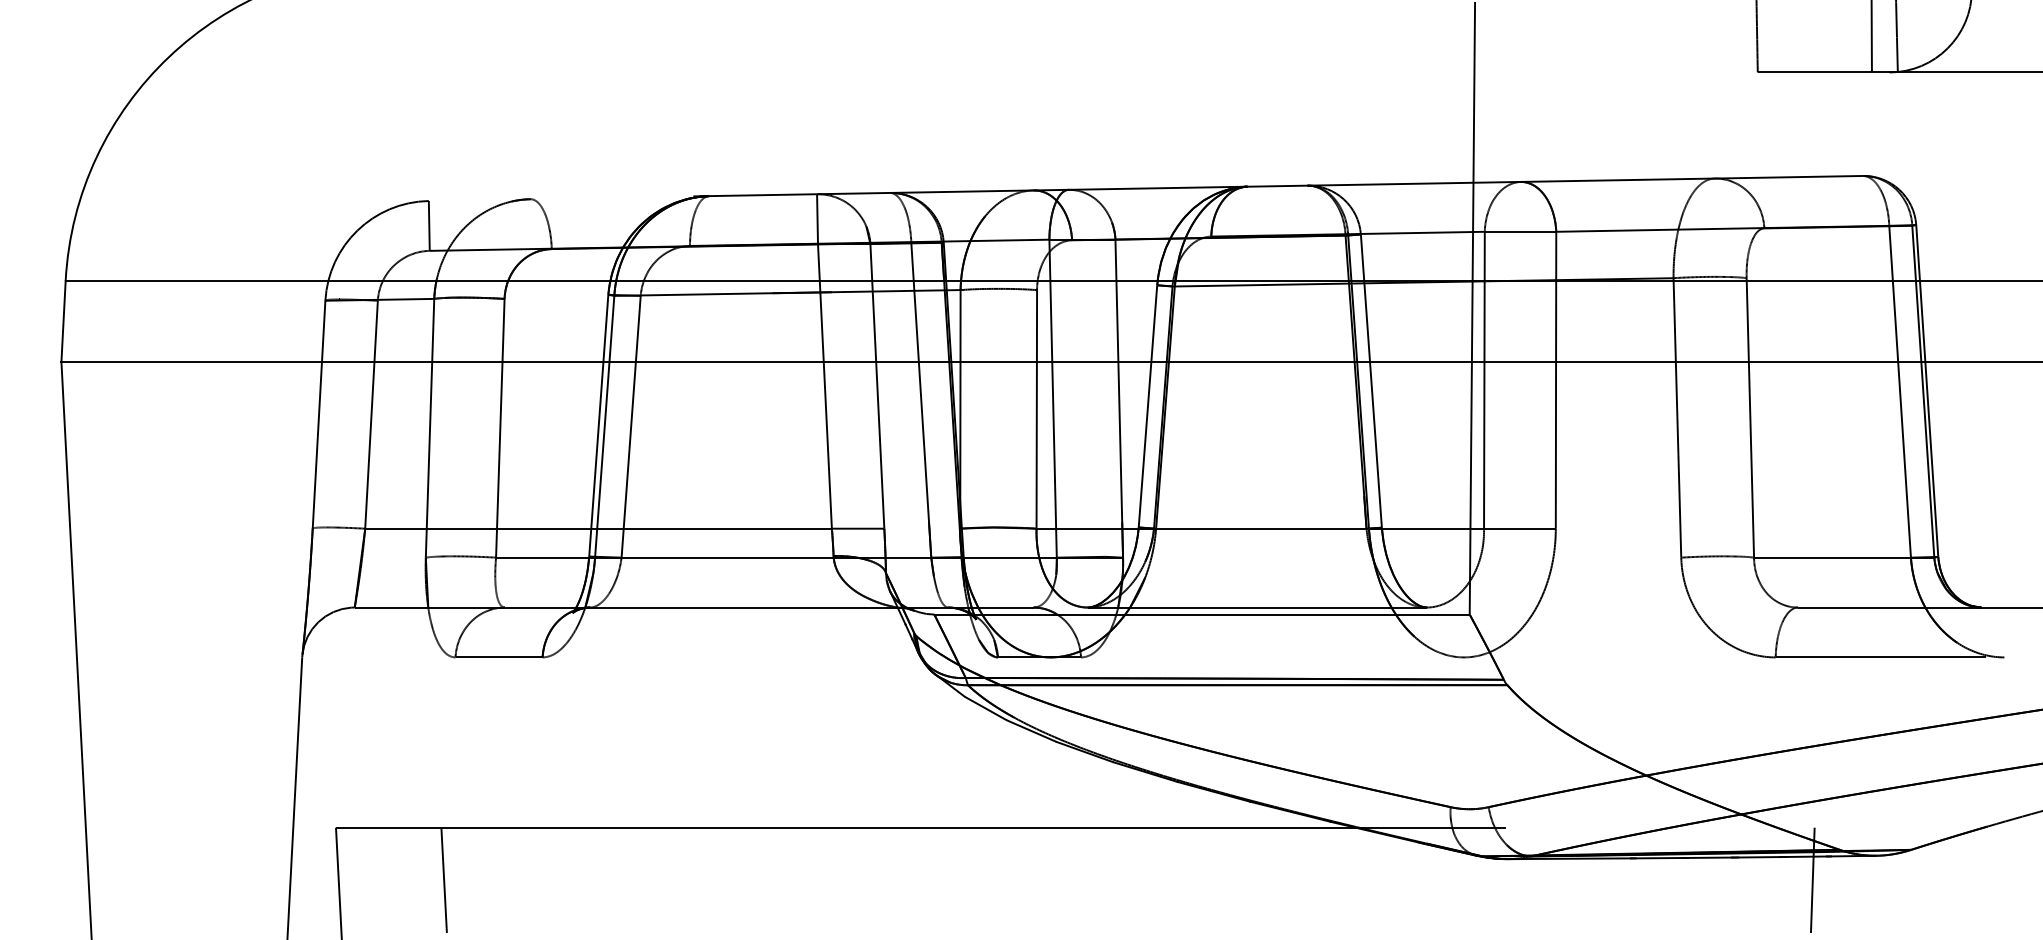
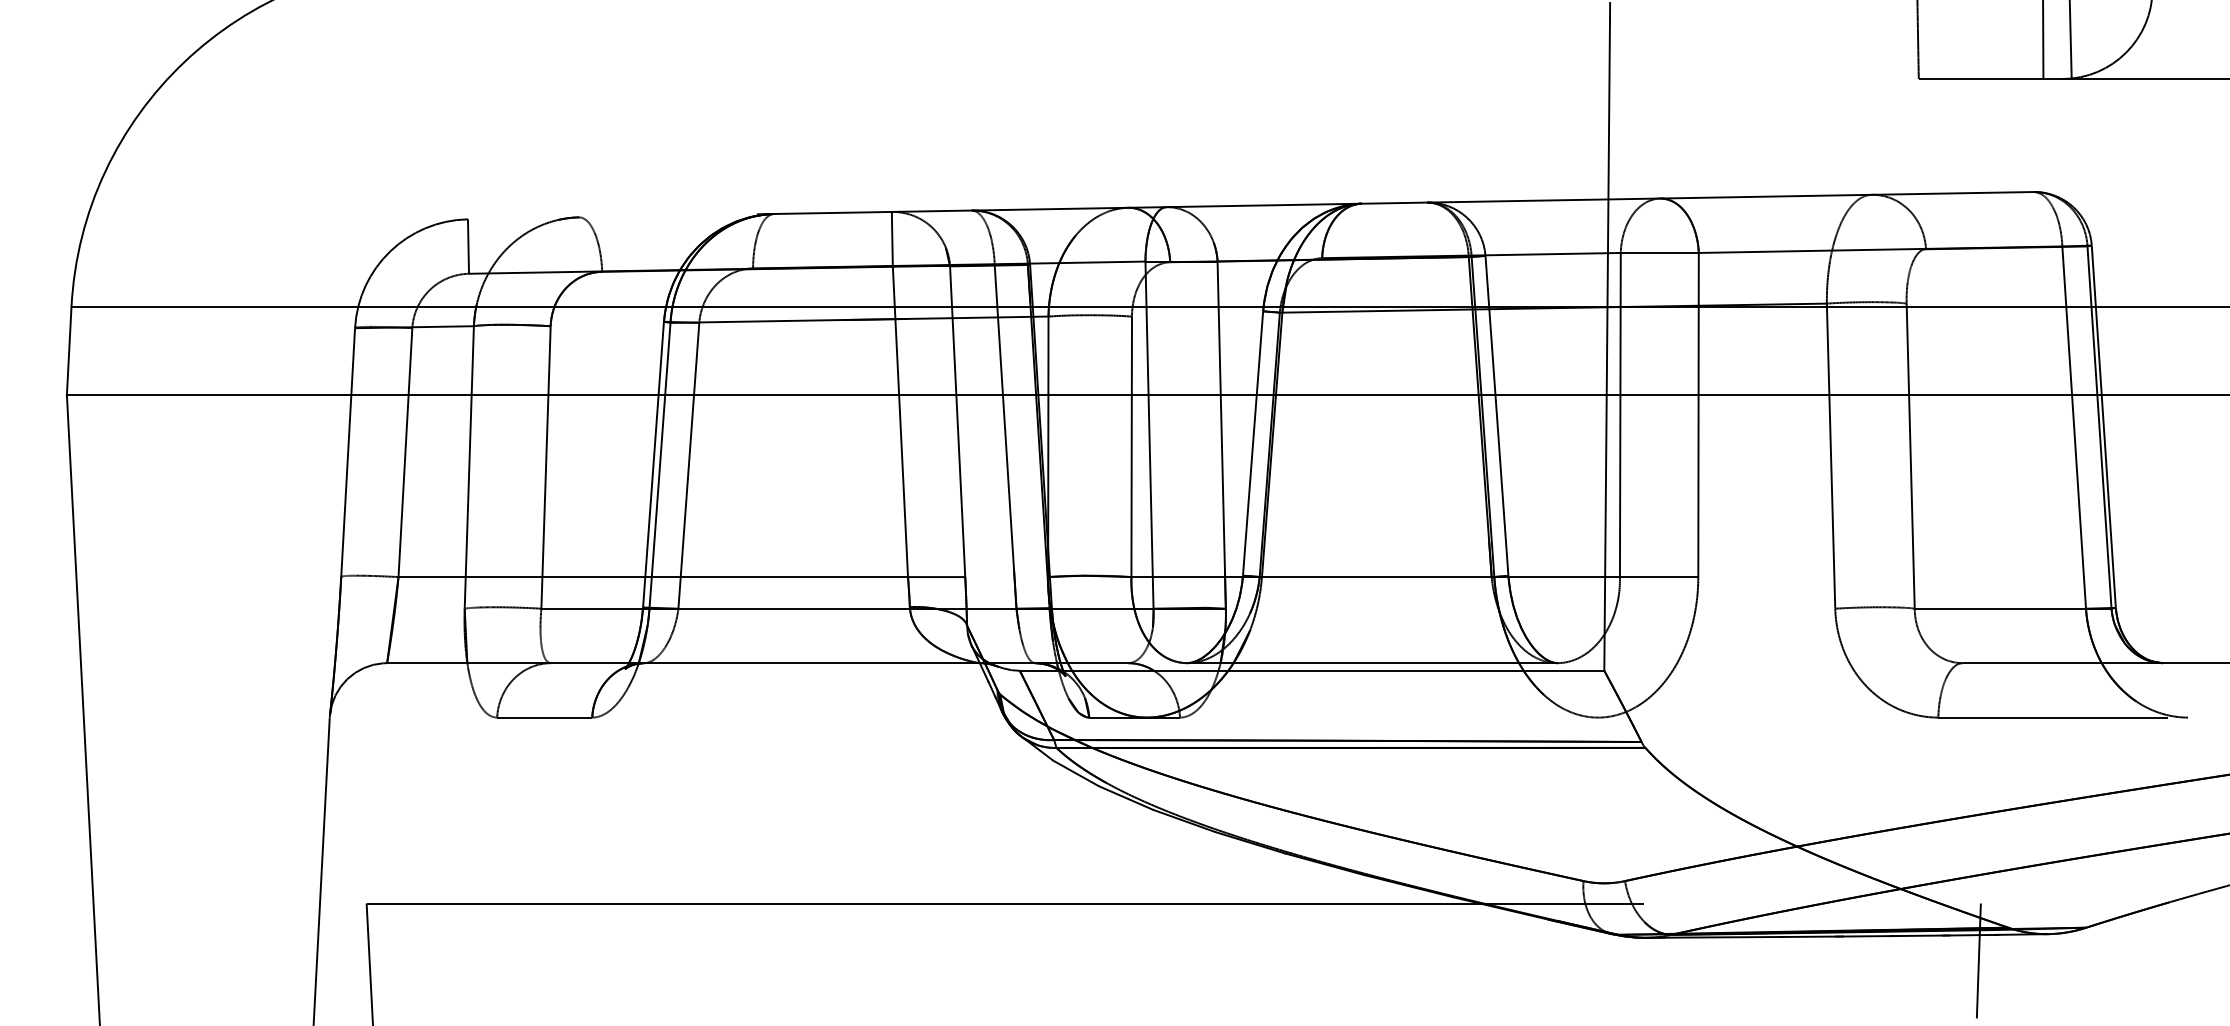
line: (443, 879) -> (484, 960), removed

